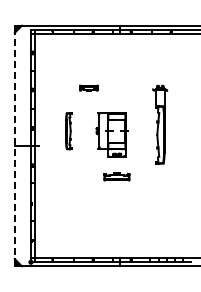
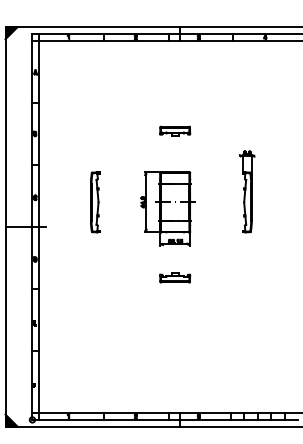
part: (88, 87) -> (174, 129), moved
part: (160, 124) -> (247, 191), size x0.62
line: (14, 145) -> (5, 226), dashed -> solid
part: (116, 176) -> (174, 277), size x0.71

